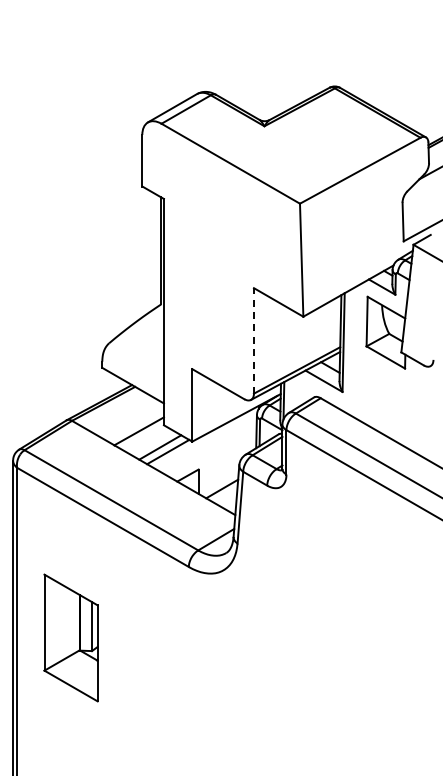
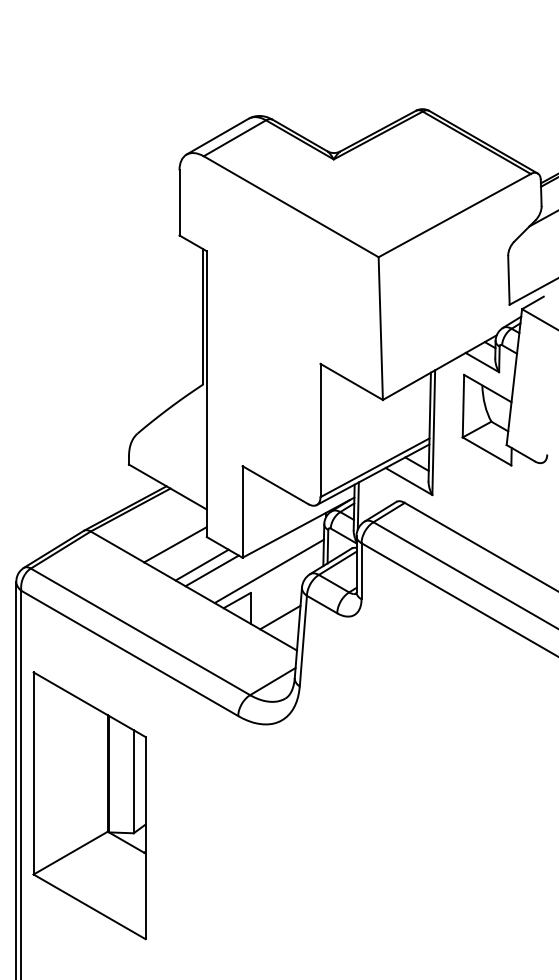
line: (253, 340) -> (319, 430), dashed -> solid
line: (213, 452) -> (269, 571), added
part: (70, 637) -> (88, 805), size x1.67

